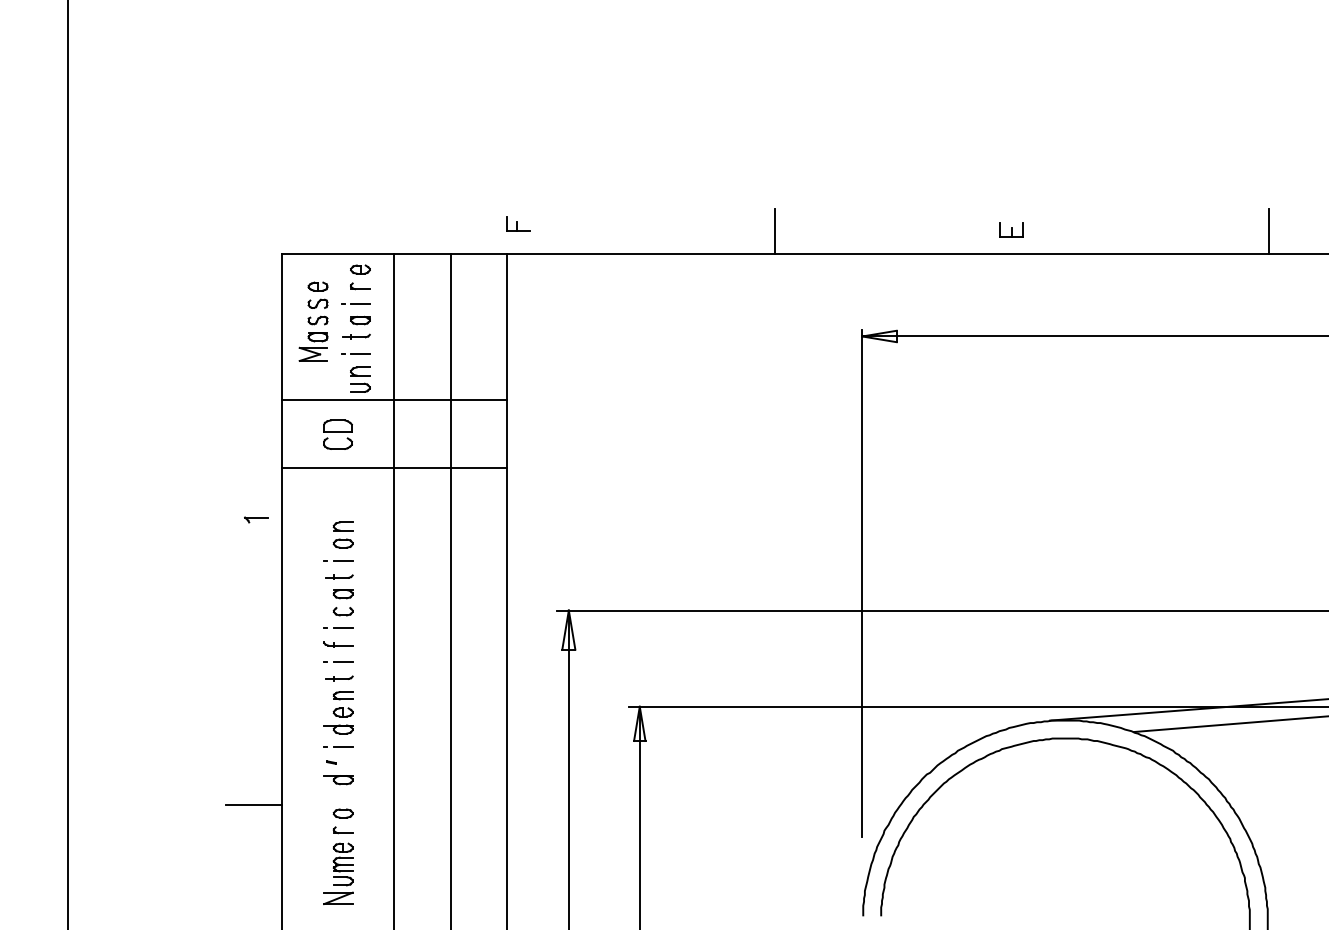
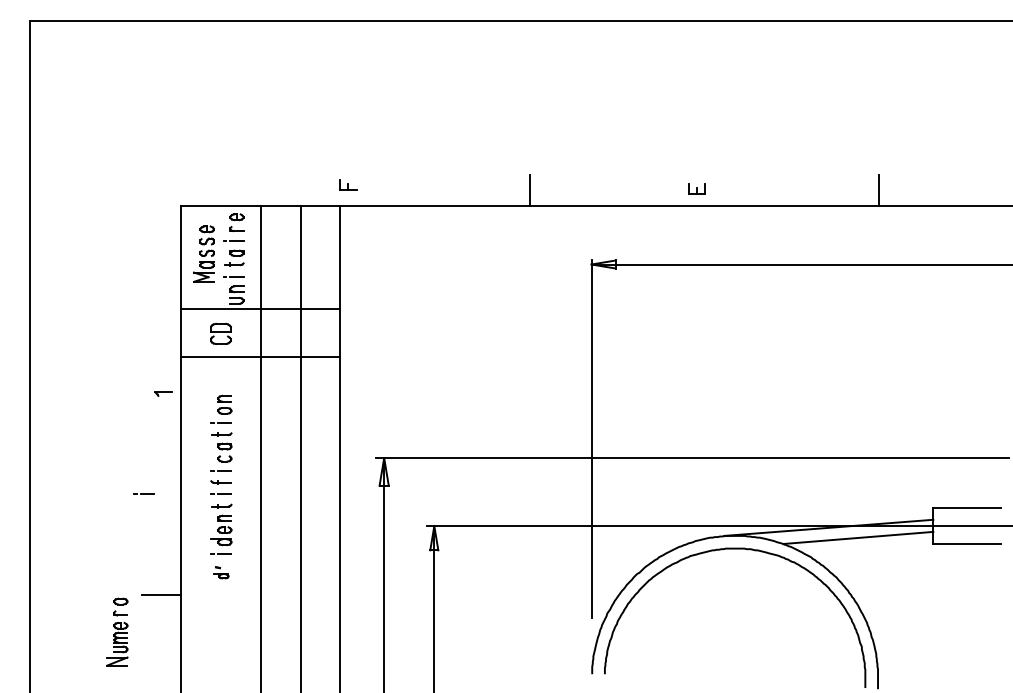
line: (228, 660) -> (143, 493), added
part: (338, 772) -> (221, 572), size x0.7
part: (338, 855) -> (117, 631), moved

